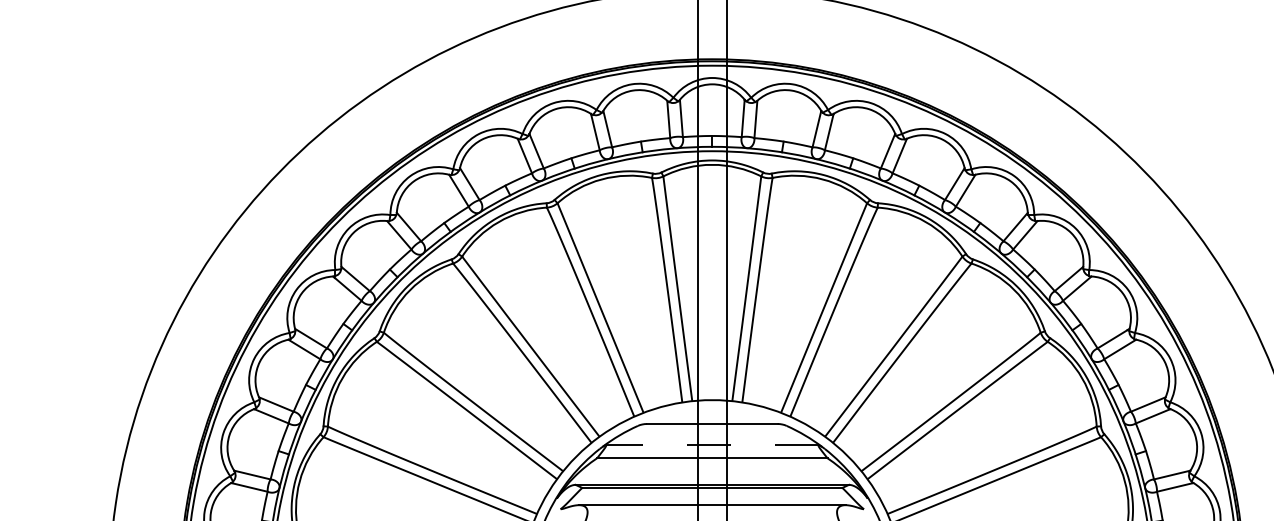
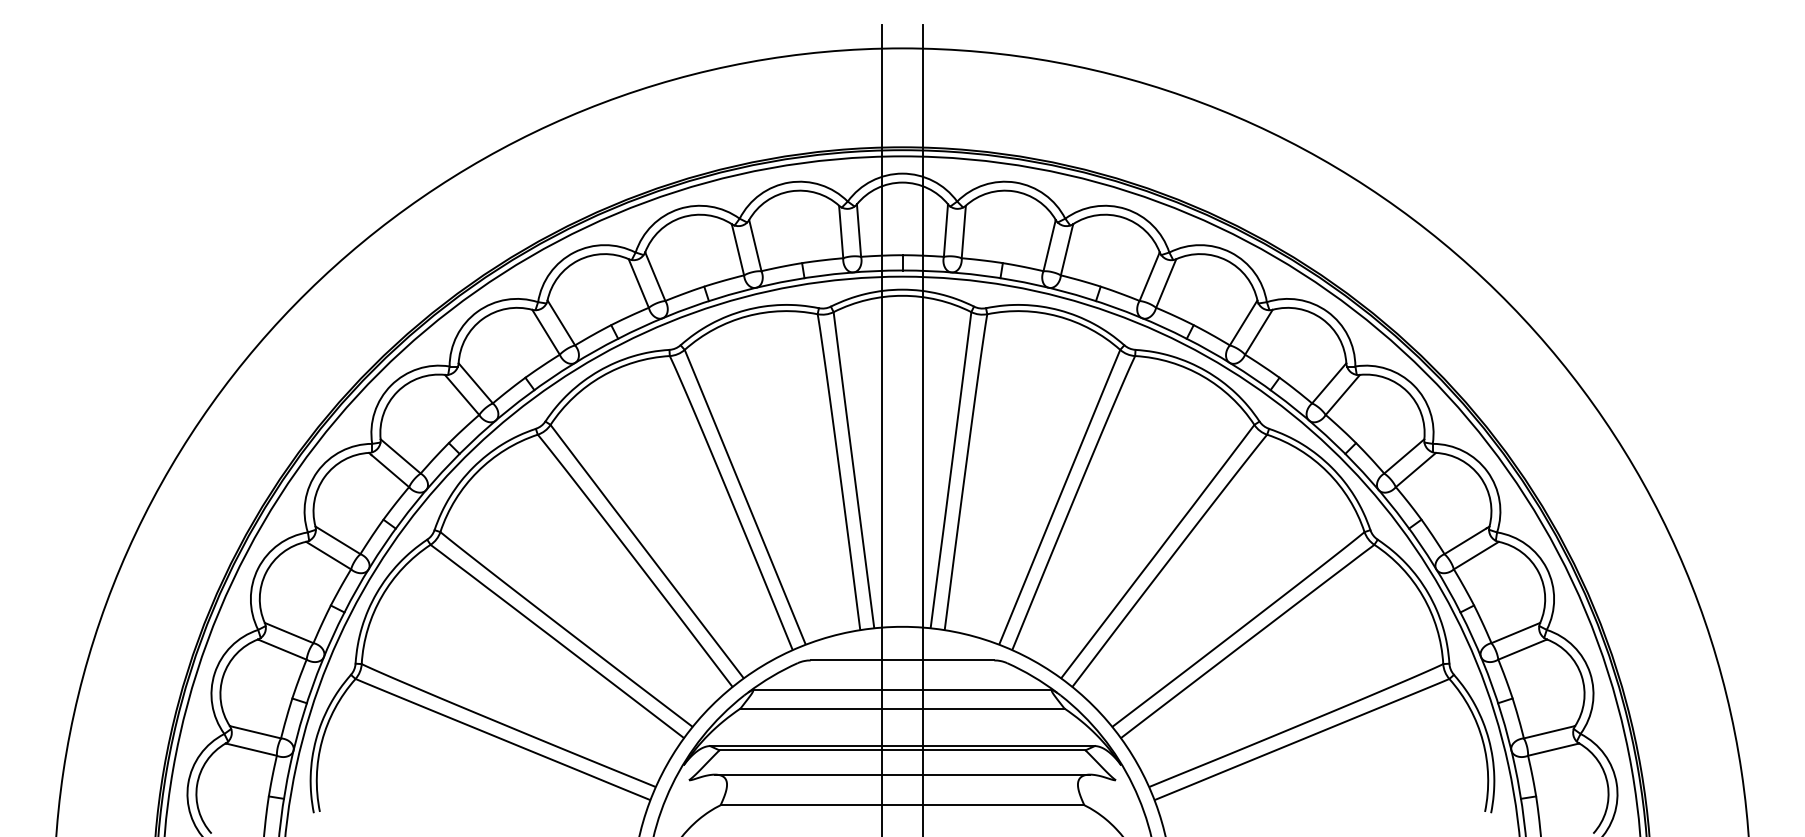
line: (712, 445) -> (902, 690), dashed -> solid

